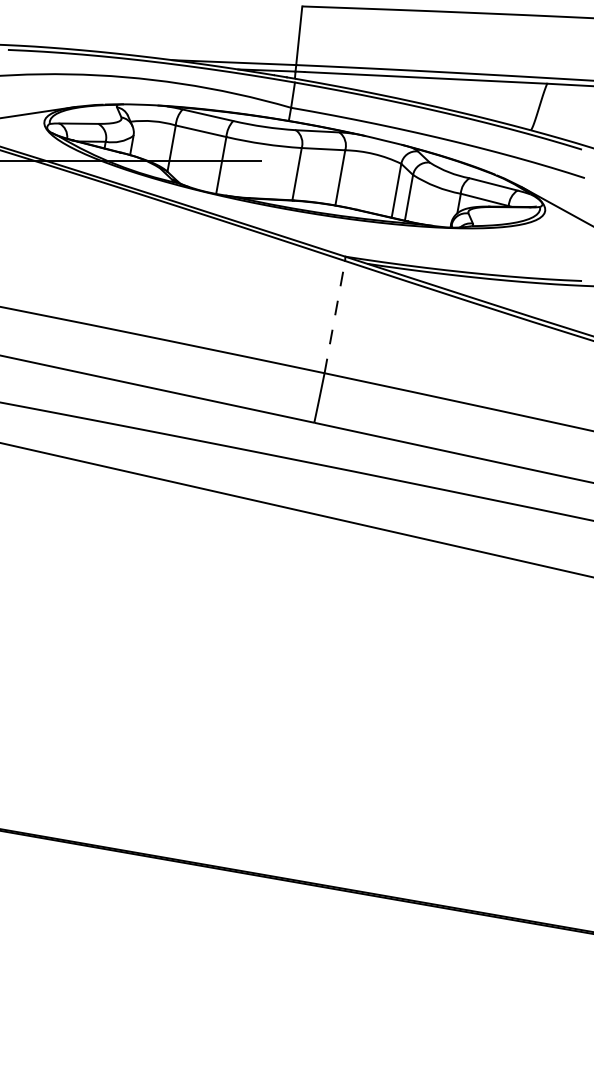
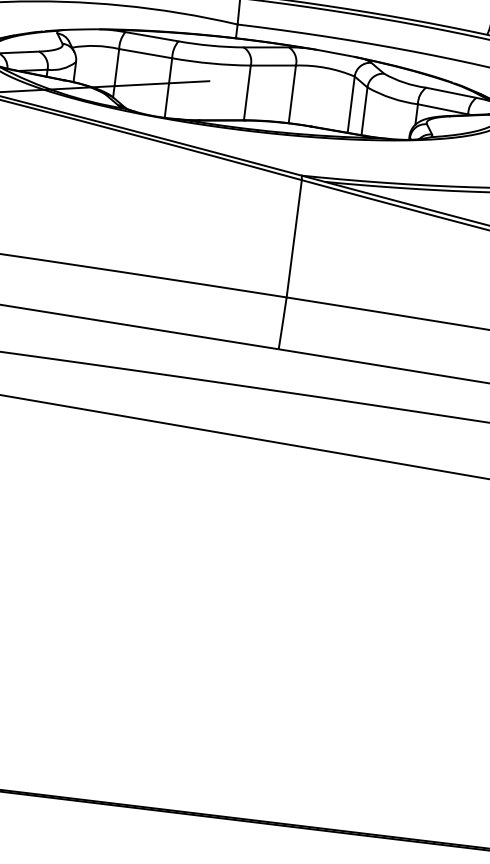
line: (334, 316) -> (293, 238), dashed -> solid

